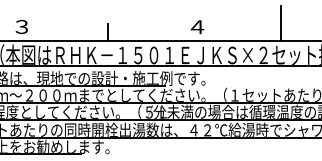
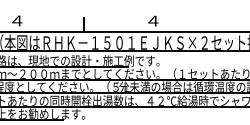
line: (280, 22) -> (217, 17), removed
text: (22, 26) -> (17, 20), ３ -> ４

